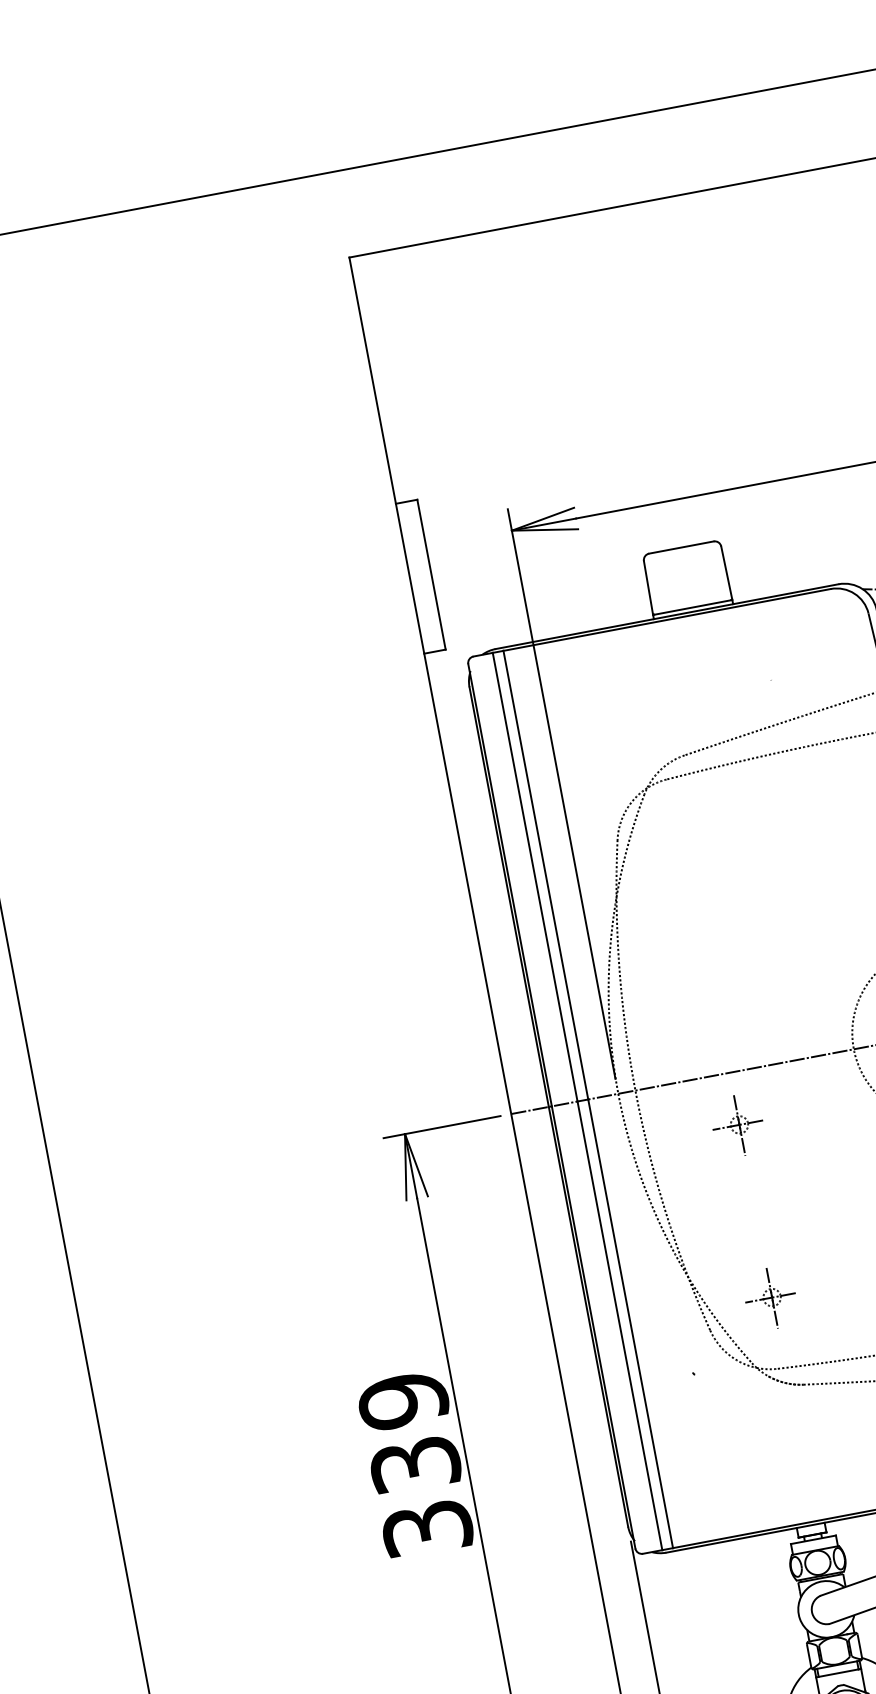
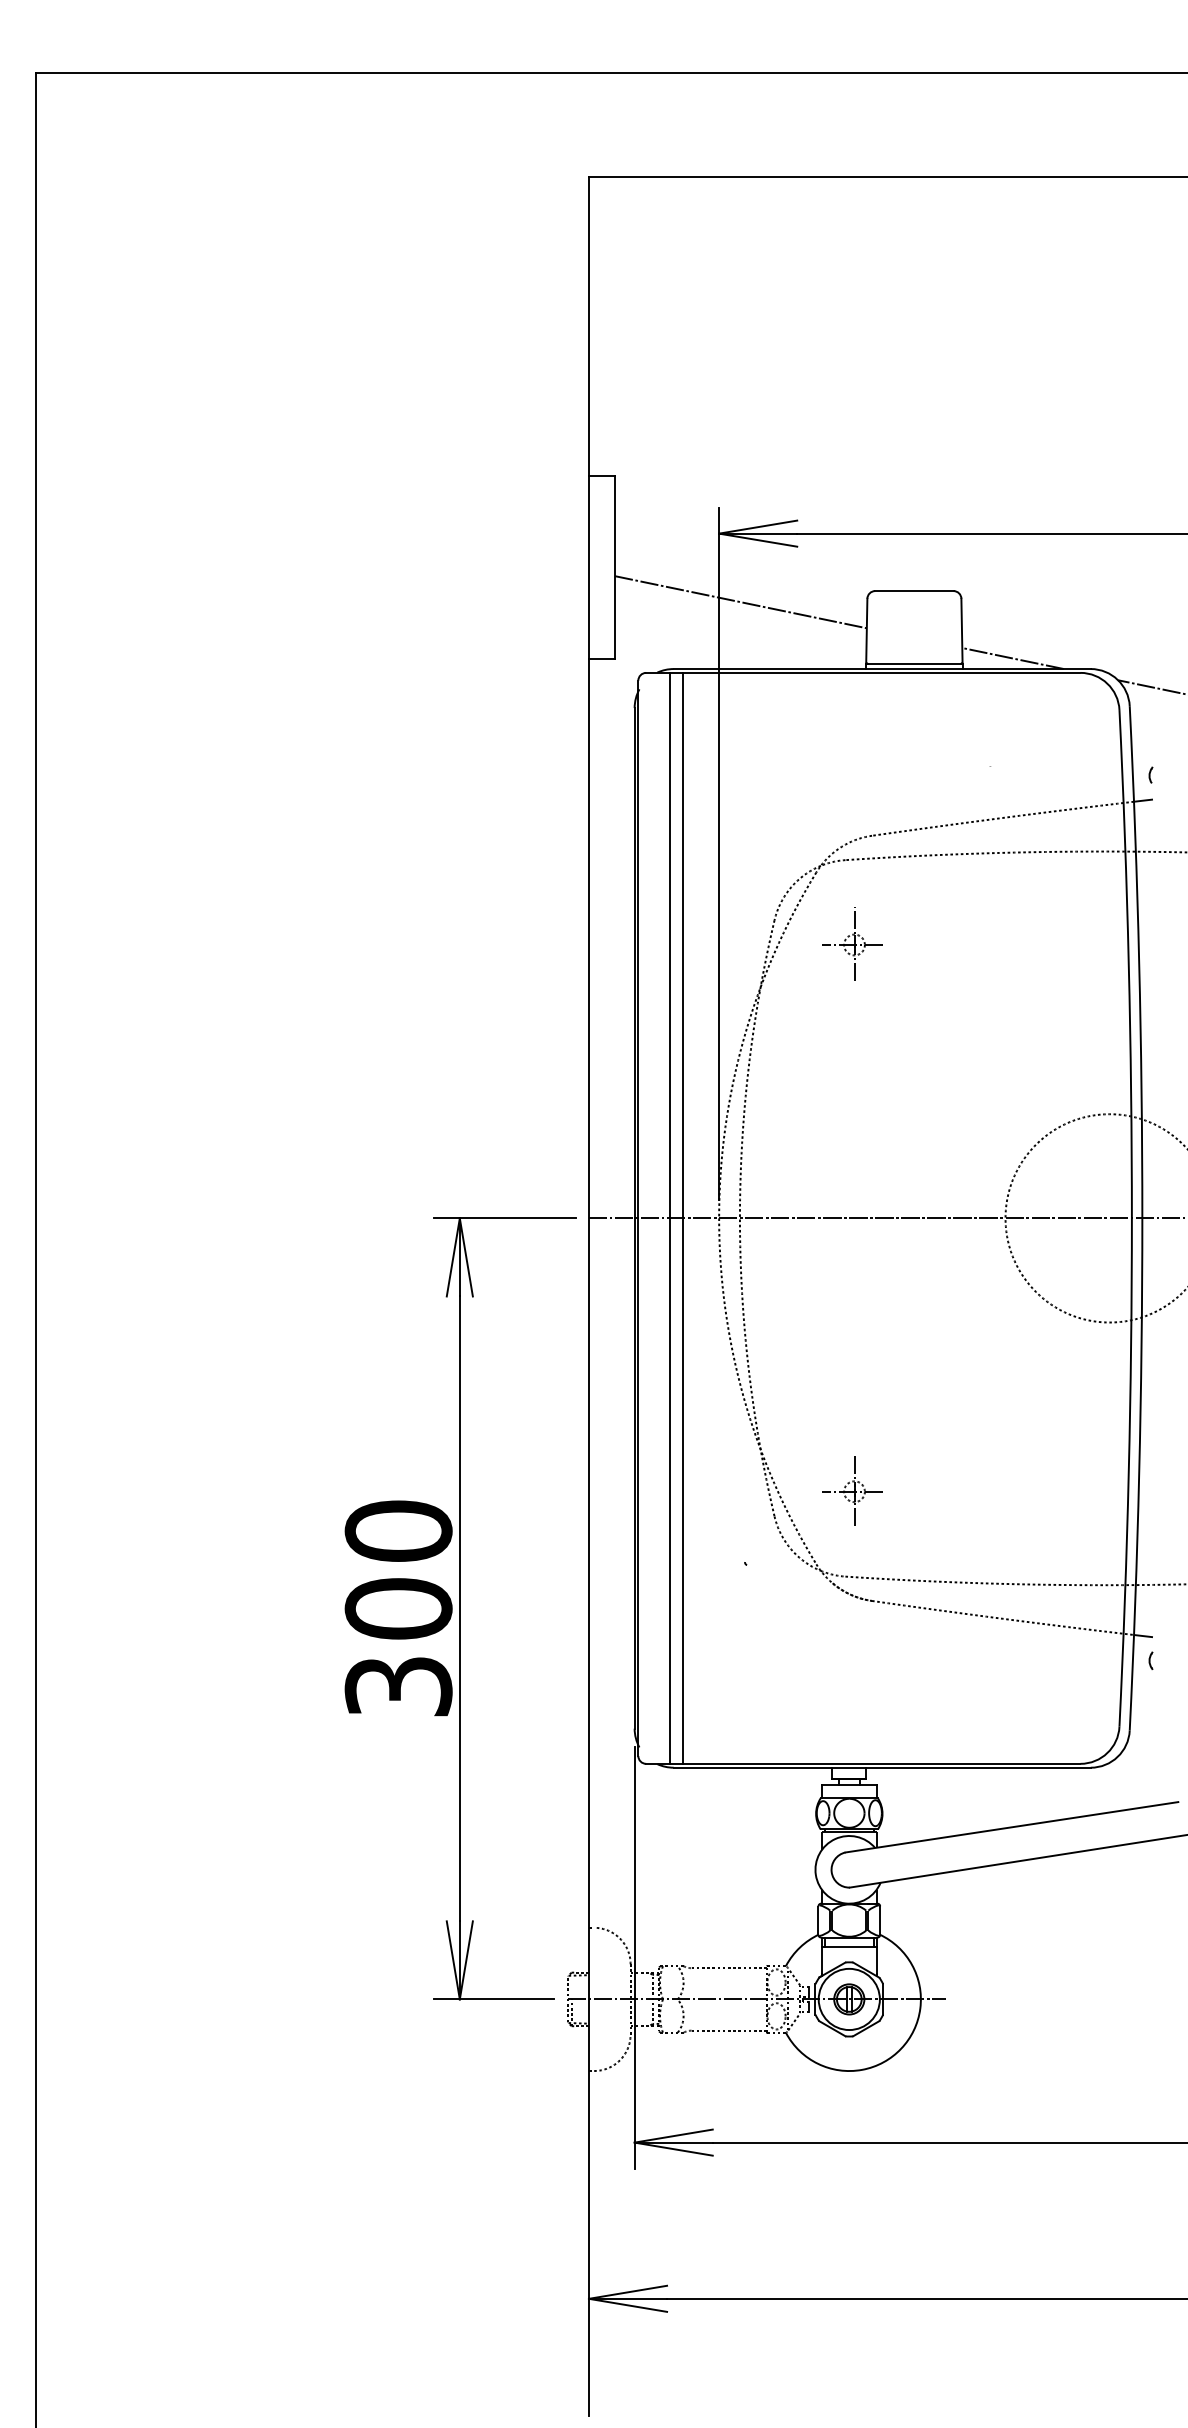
line: (540, 583) -> (740, 602), added
line: (772, 587) -> (1012, 658), added
part: (685, 847) -> (852, 943), added
part: (737, 1124) -> (852, 1280), removed
text: (409, 1432) -> (398, 1569), 339 -> 300

